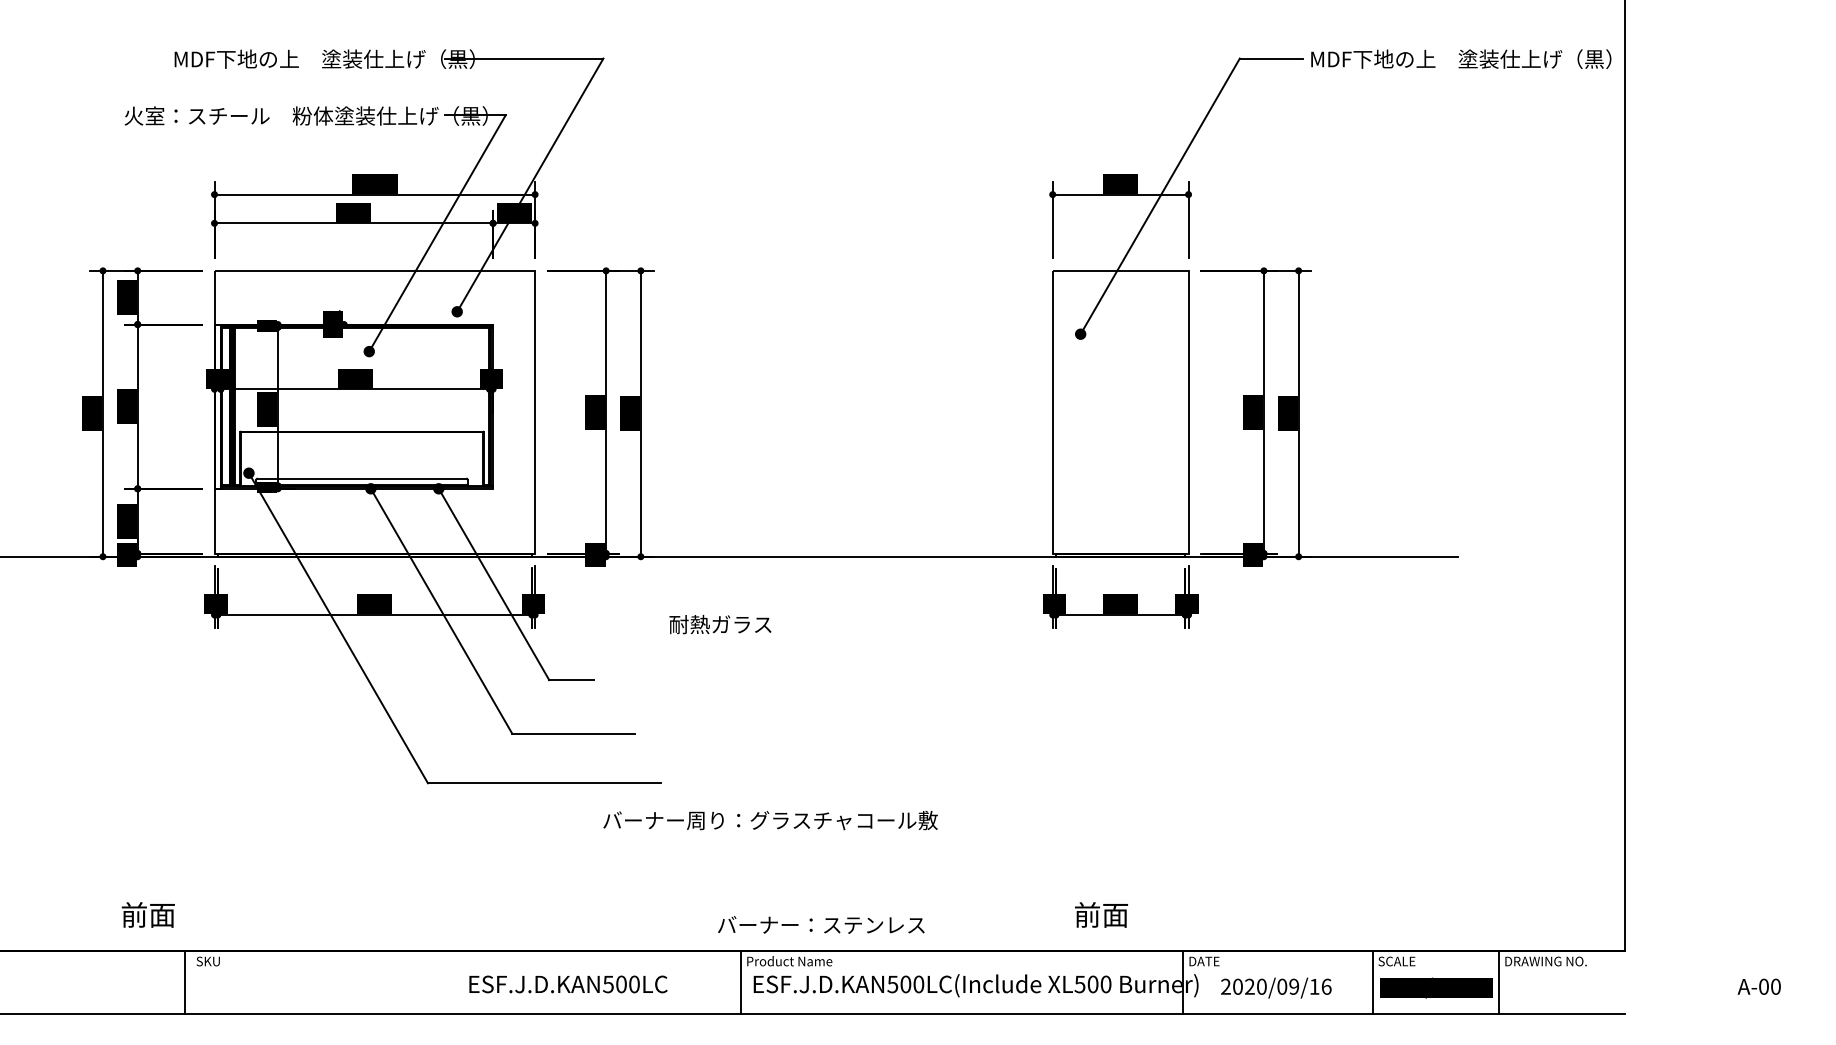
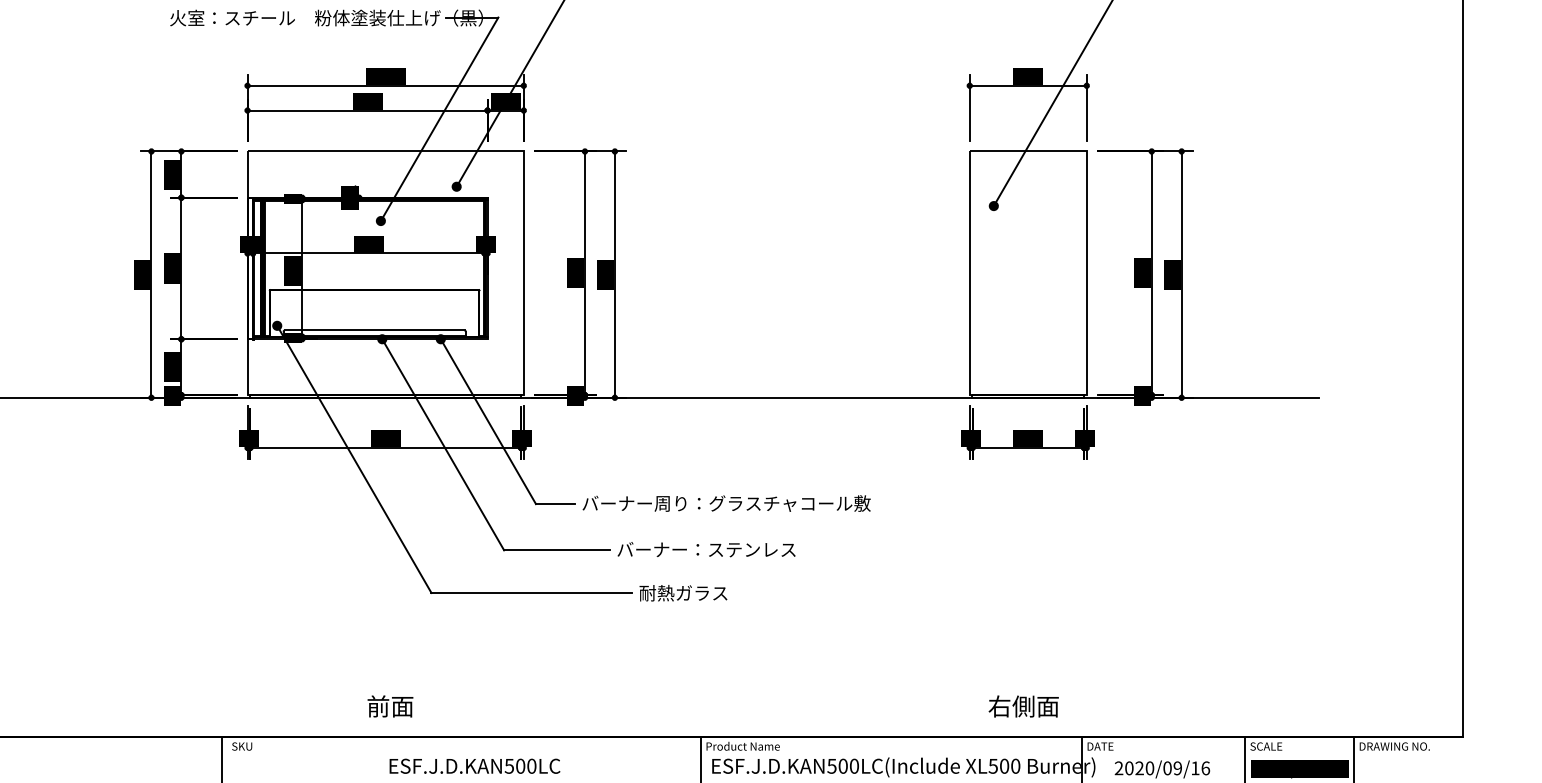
text: (720, 624) -> (683, 593), moved
text: (770, 820) -> (726, 503), moved
text: (147, 914) -> (389, 706), moved
text: (1115, 914) -> (1023, 706), 前面 -> 右側面
text: (821, 924) -> (706, 549), moved
text: (568, 984) -> (475, 766), moved

